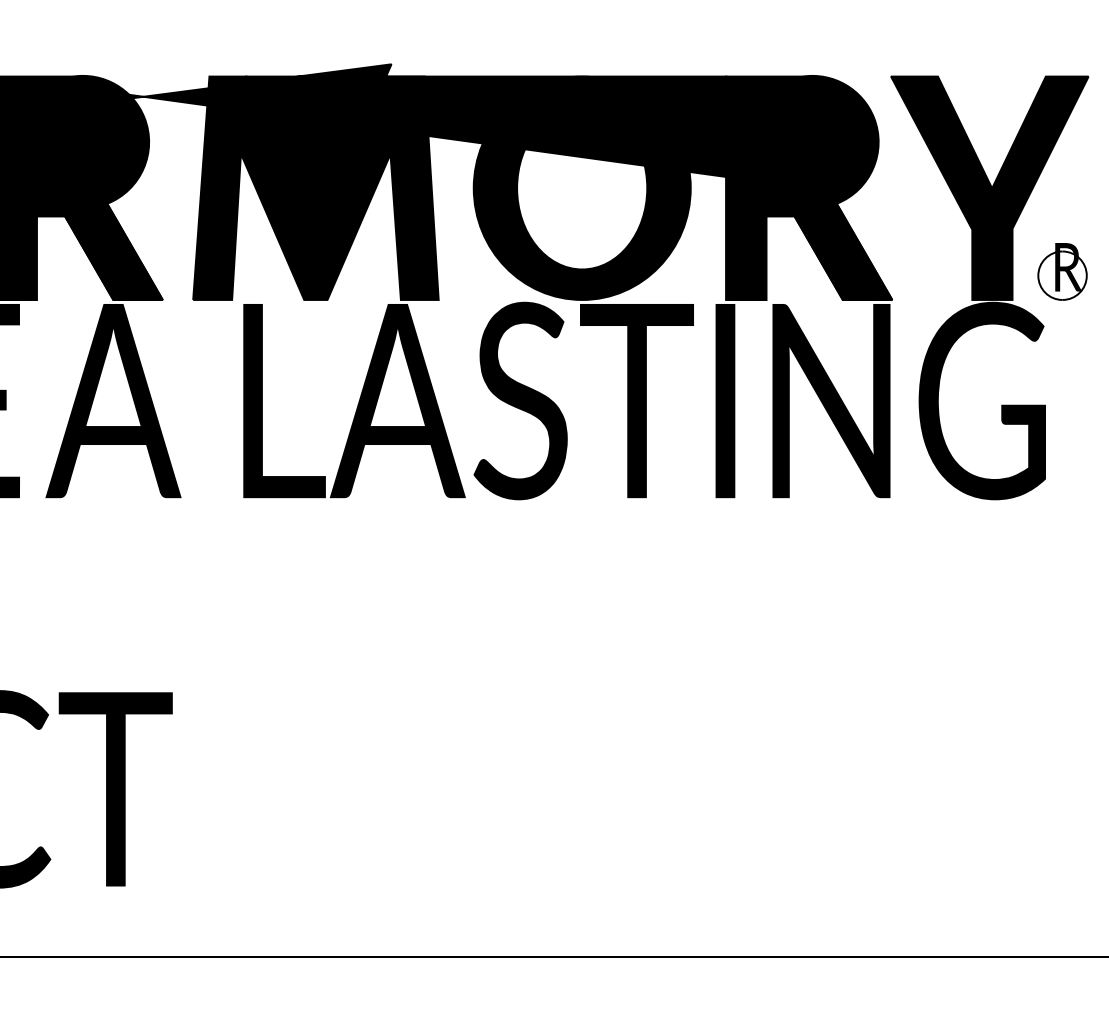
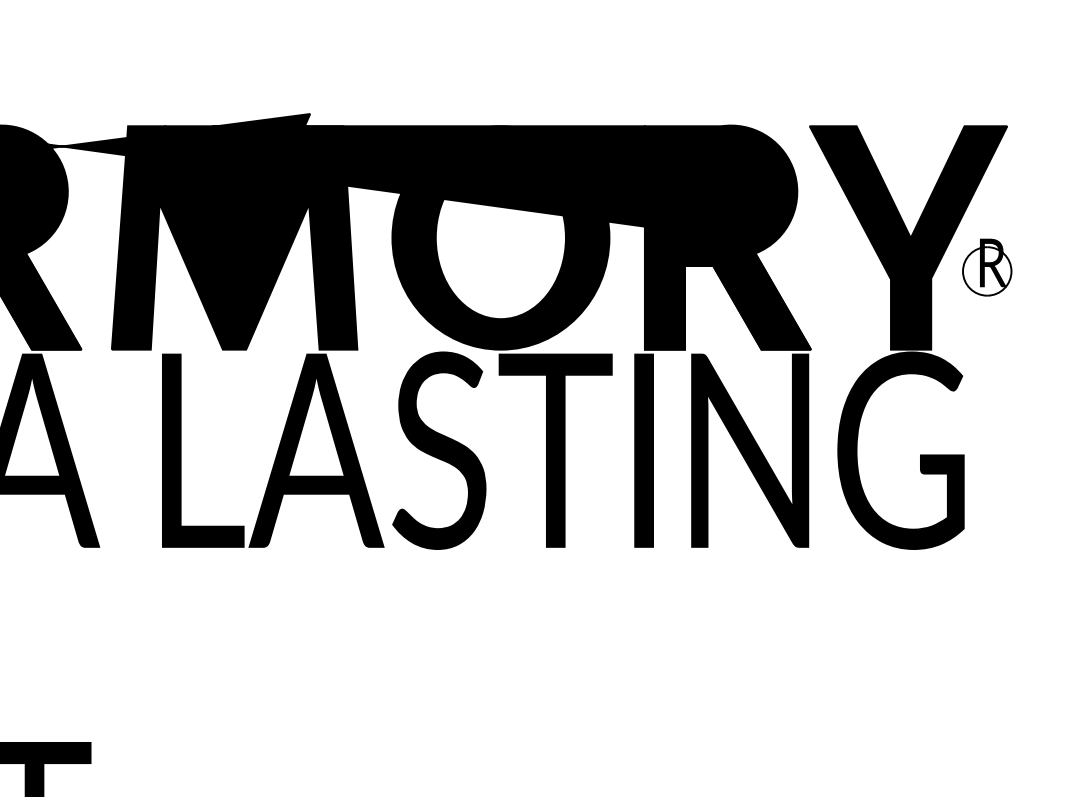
part: (1062, 271) -> (987, 267), moved

